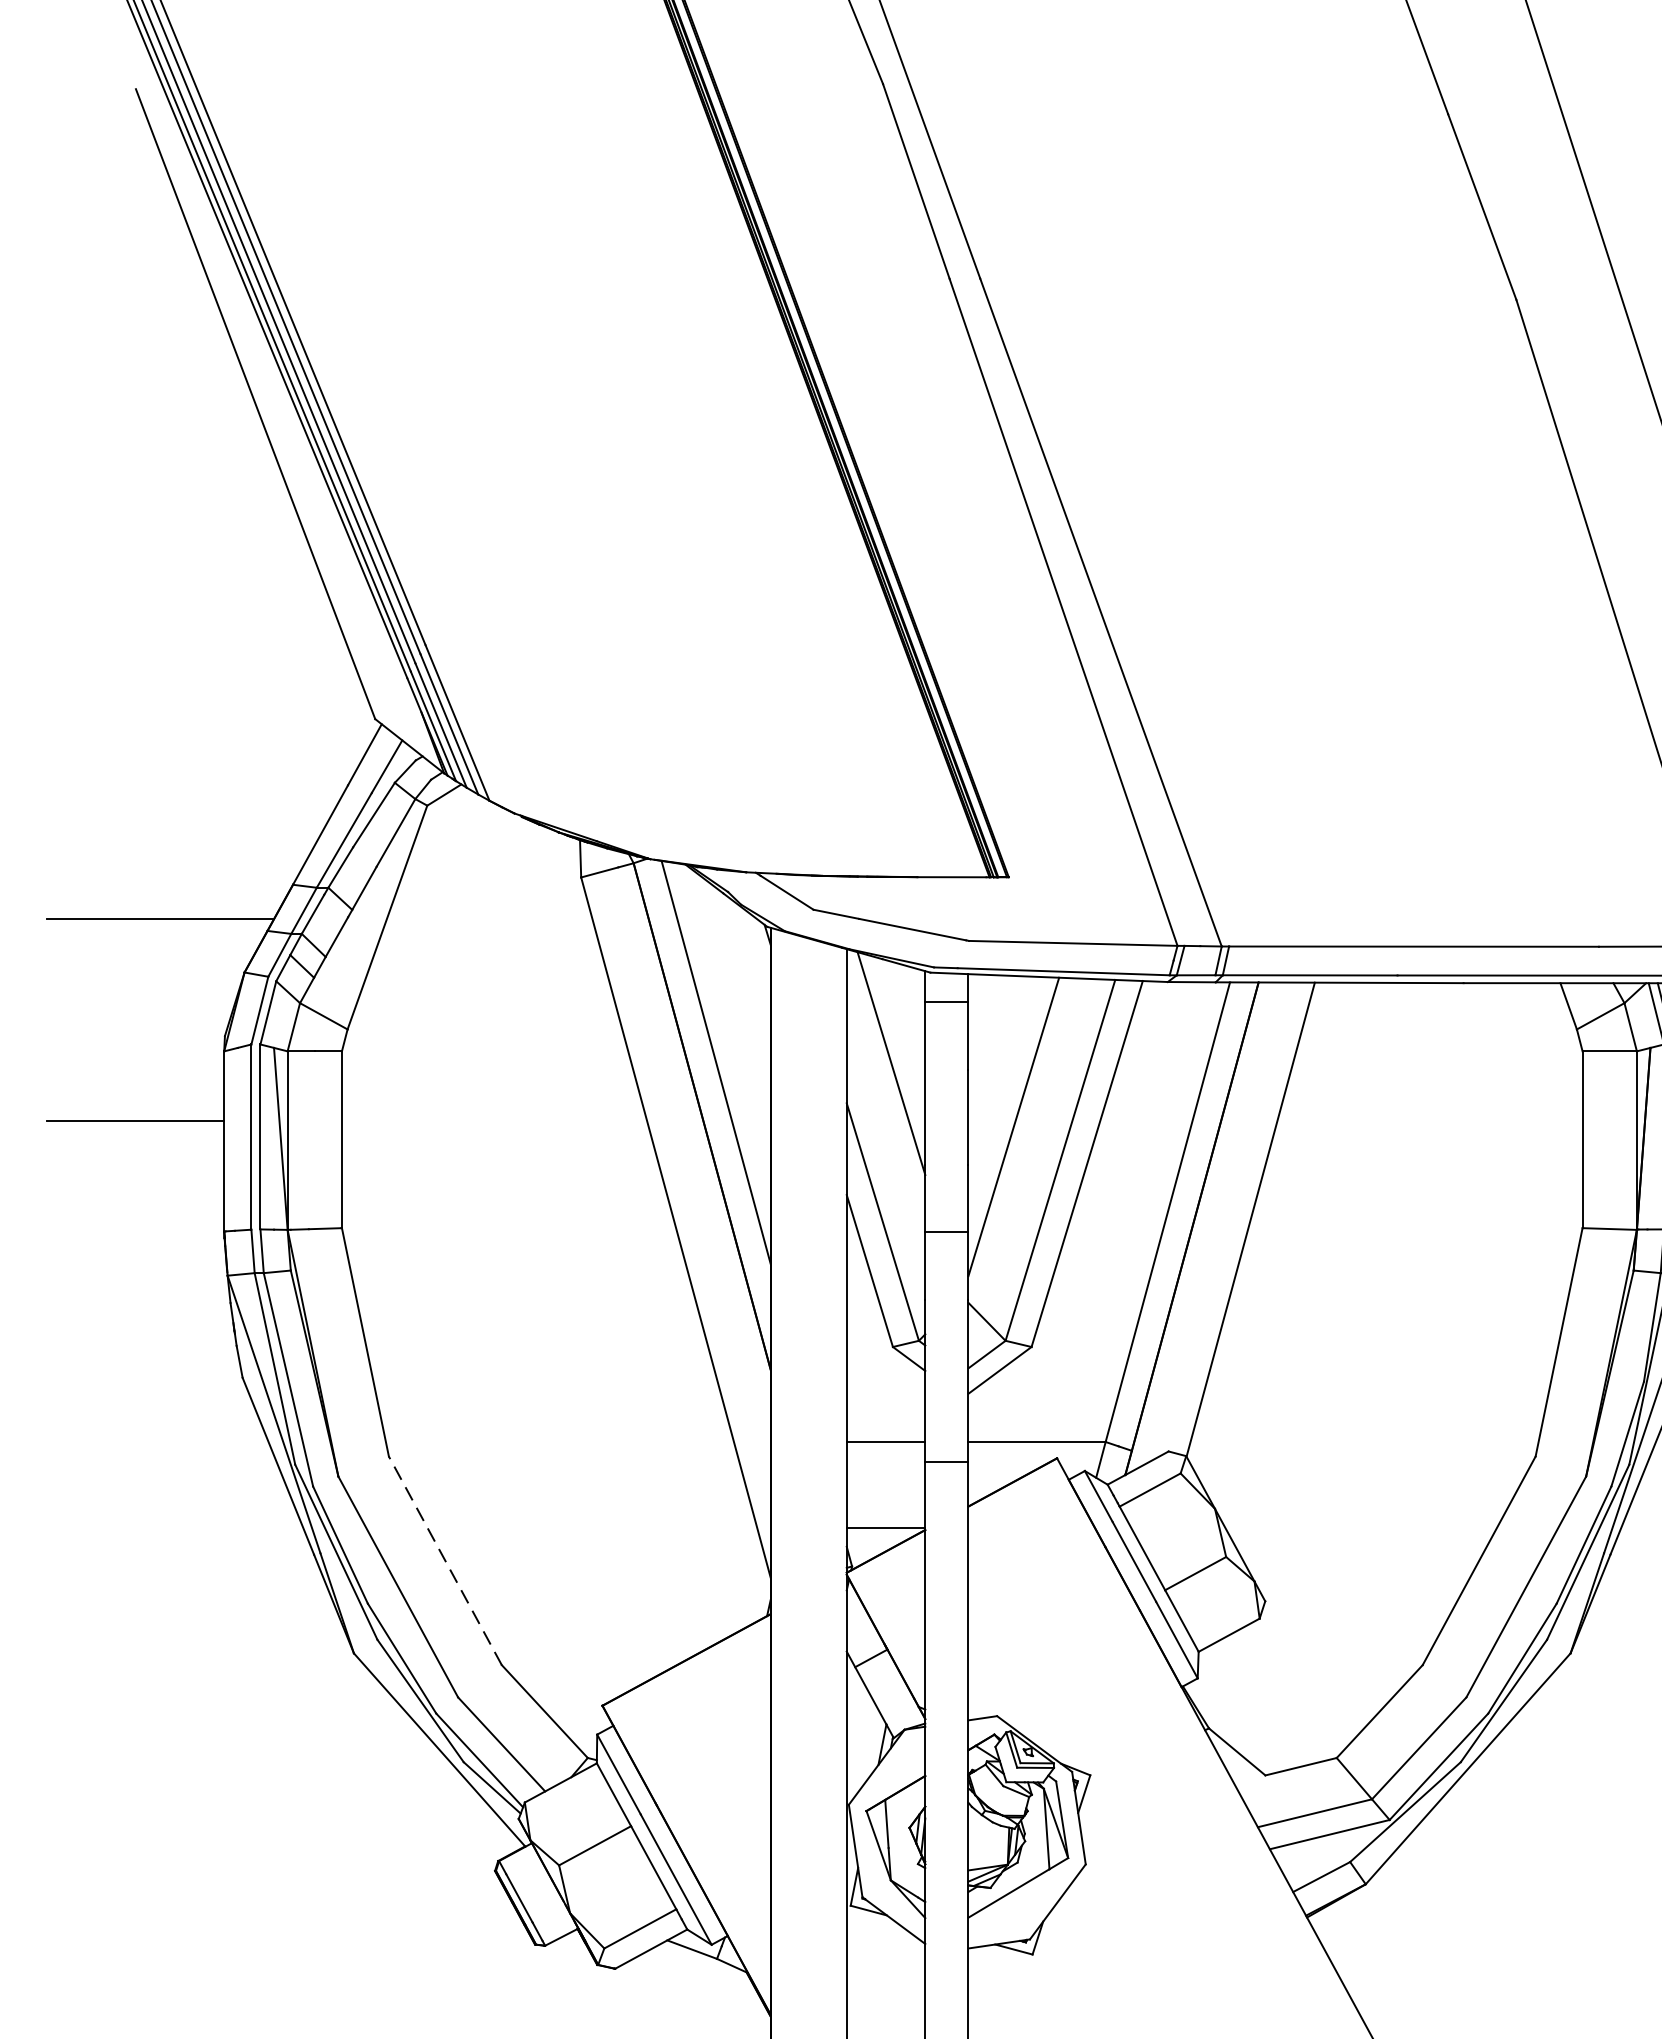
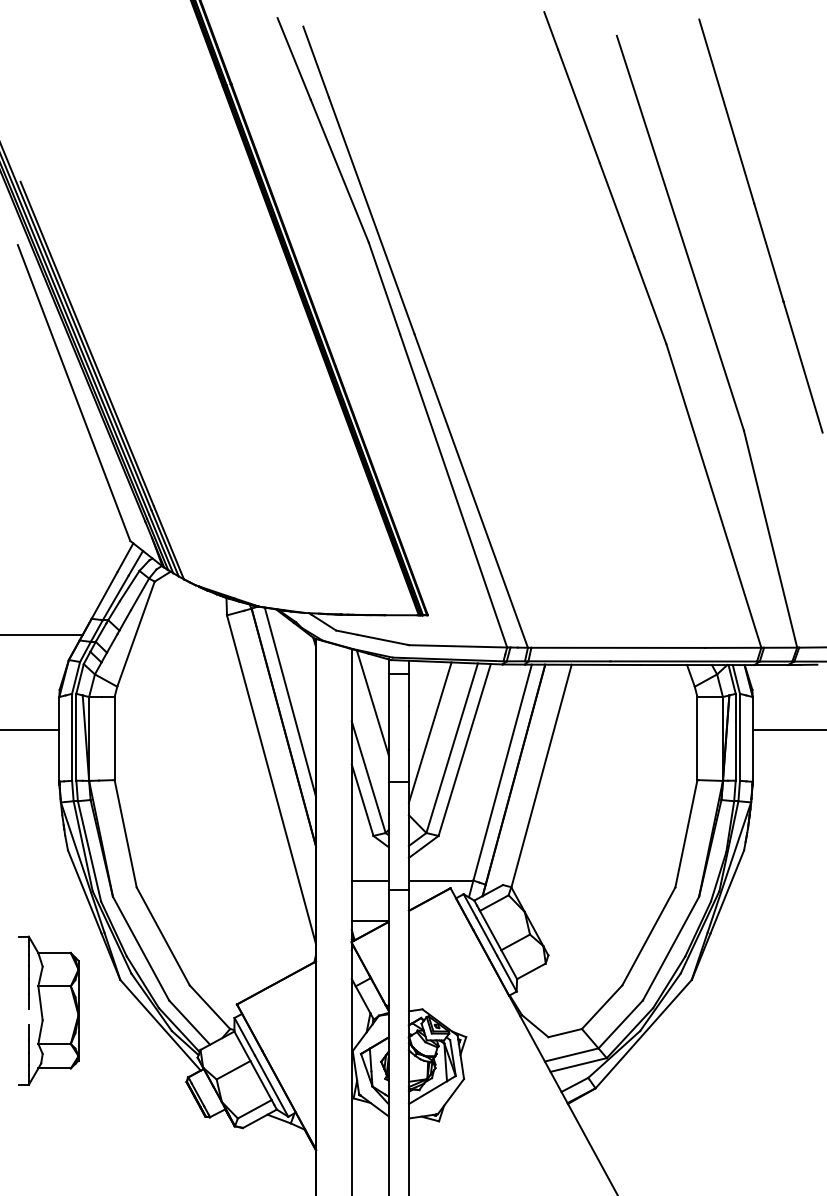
line: (445, 1561) -> (163, 936), dashed -> solid
part: (201, 1718) -> (48, 1010), added

